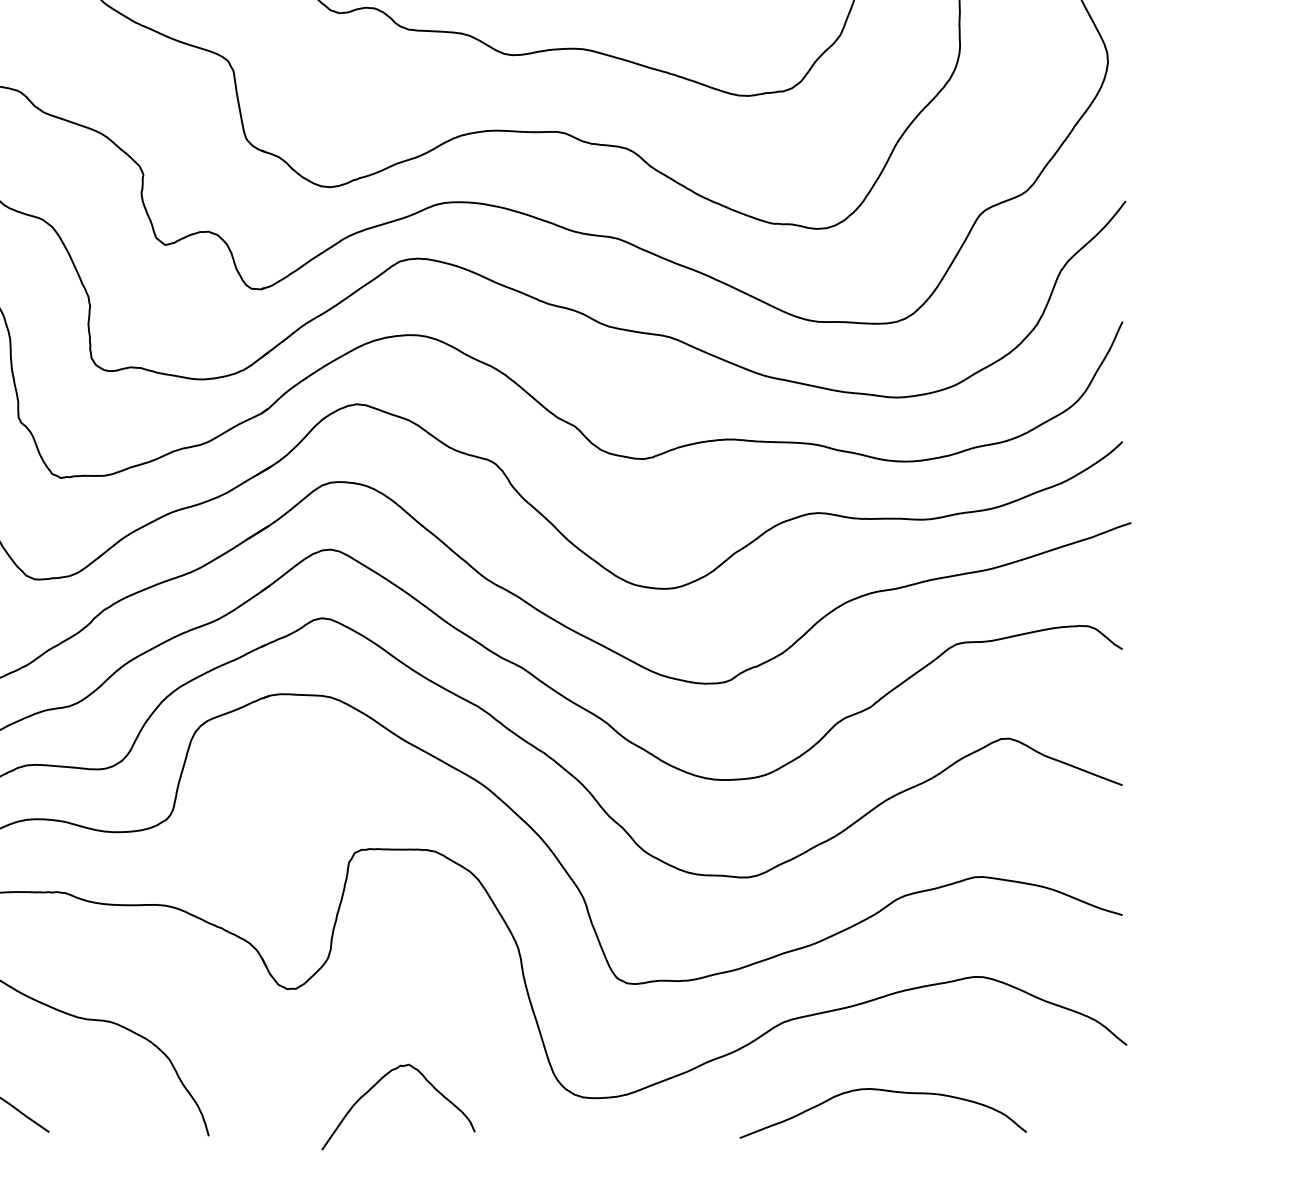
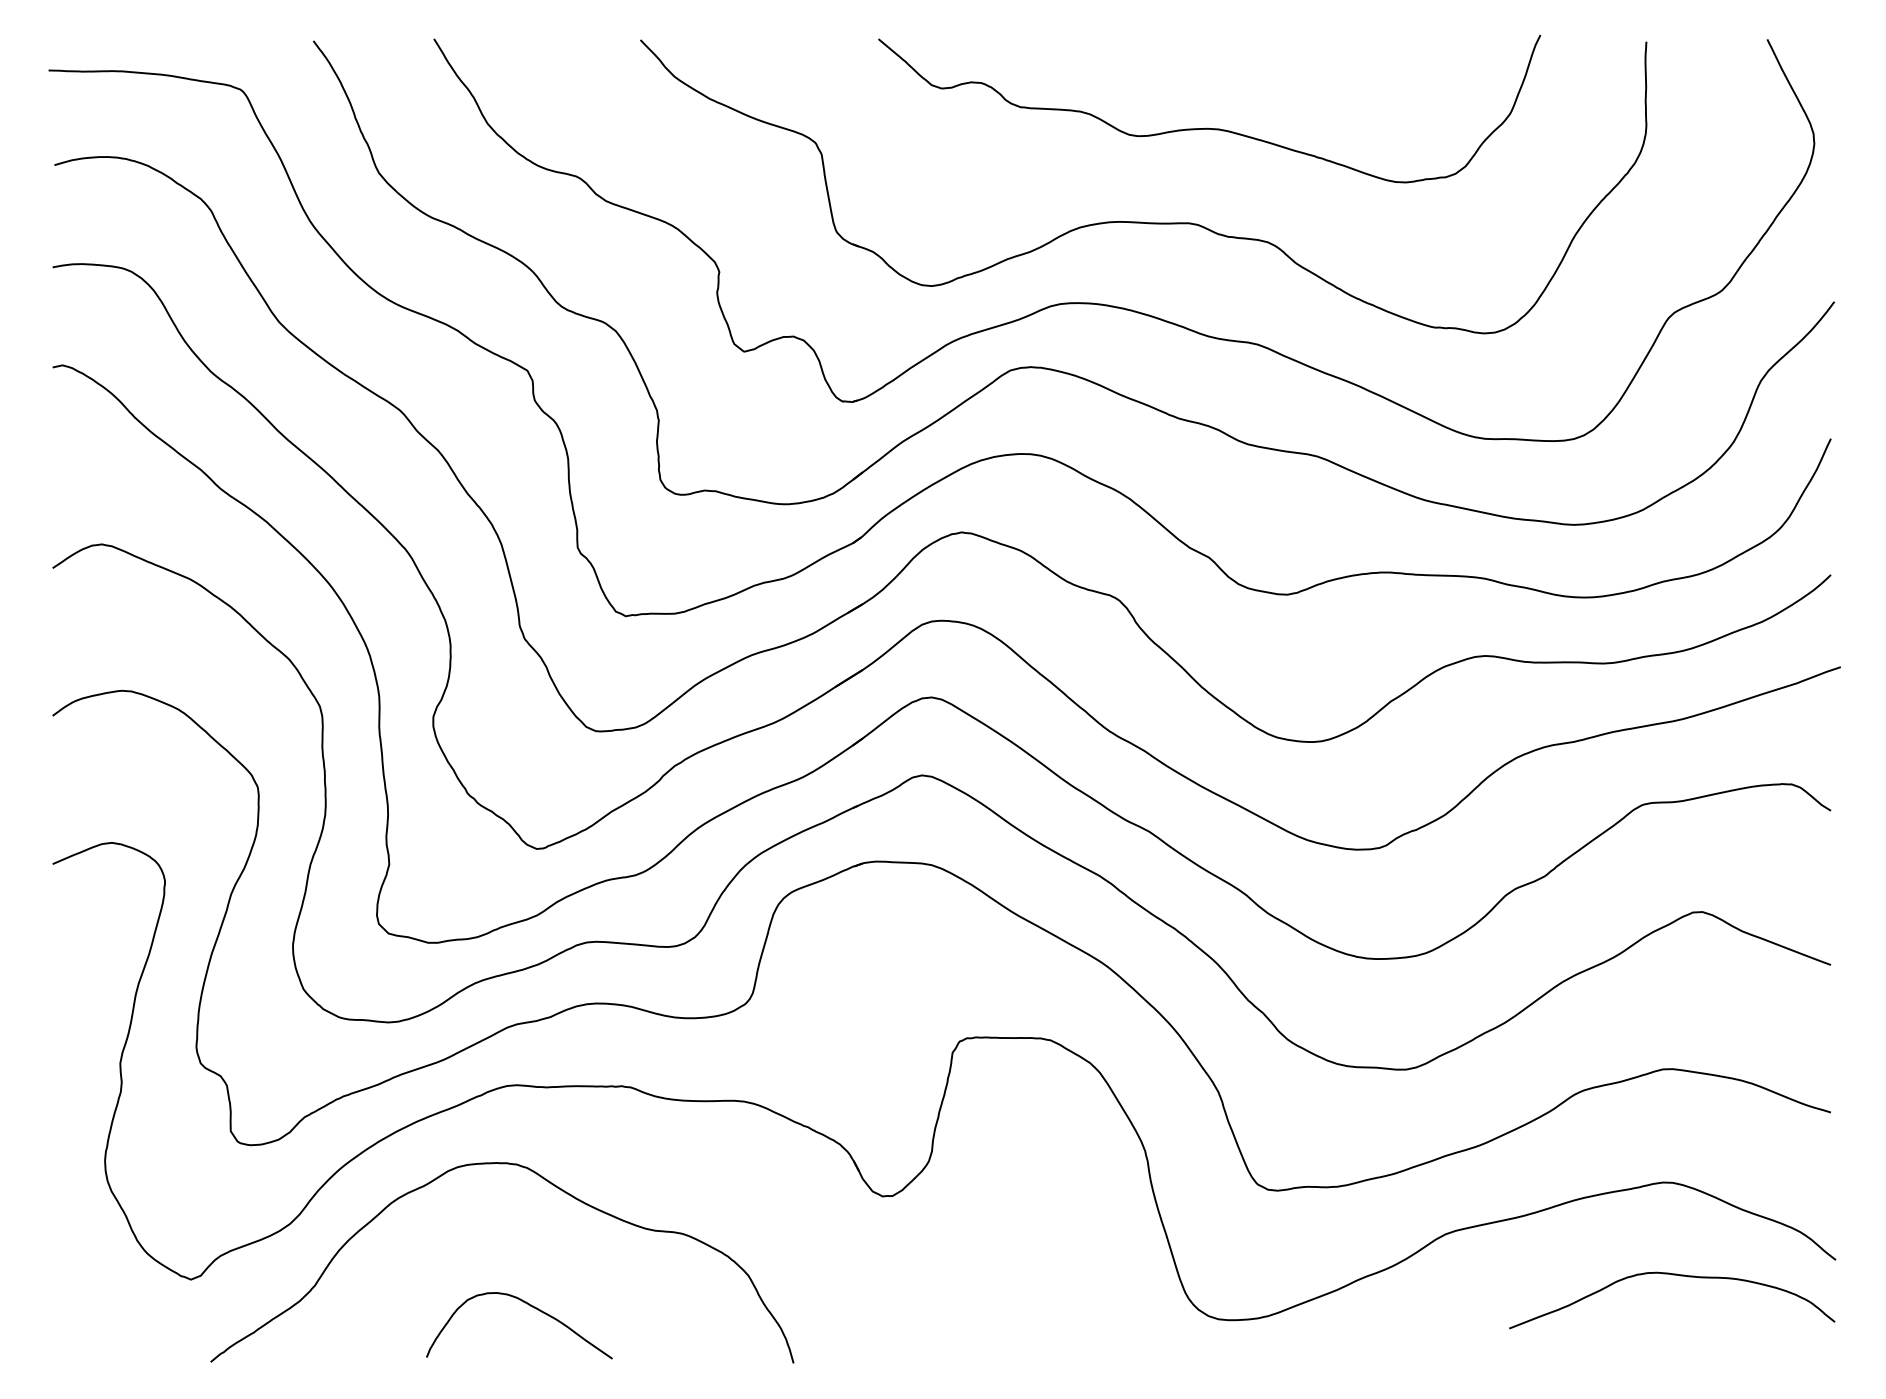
curve: (376, 1085) -> (983, 1305), removed
curve: (883, 1091) -> (1672, 1275), moved

